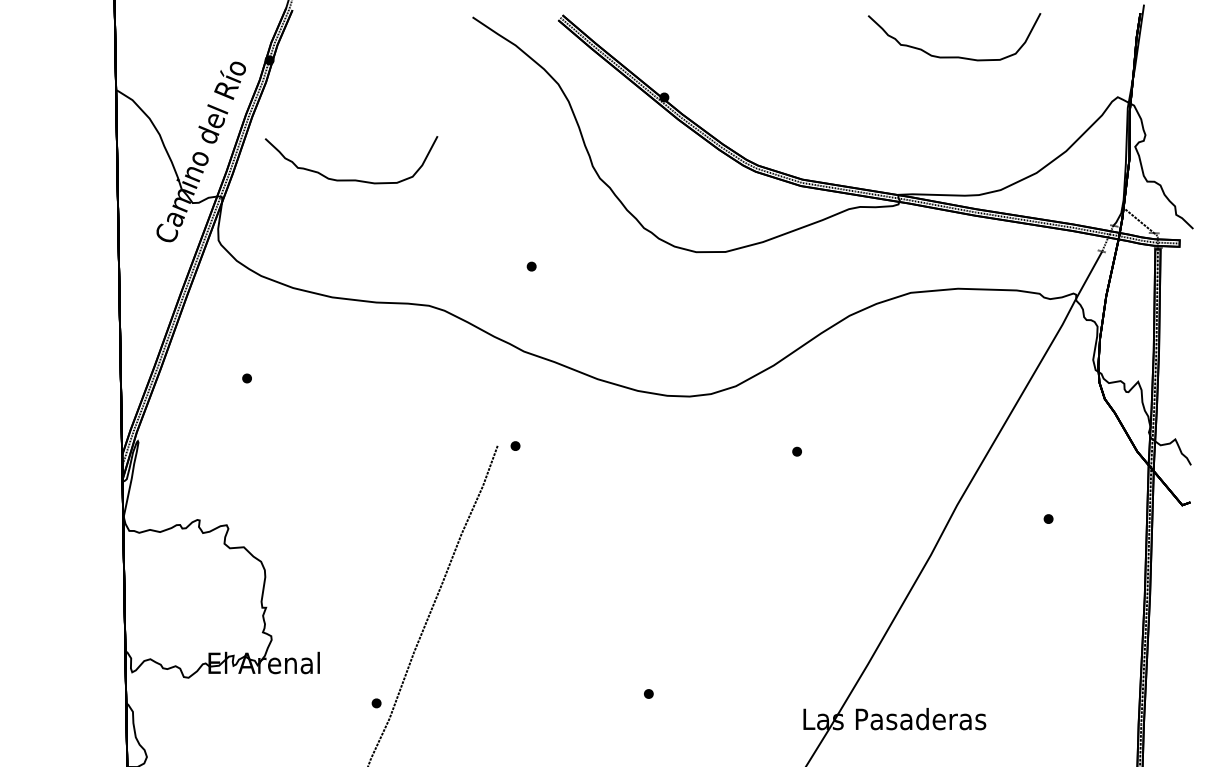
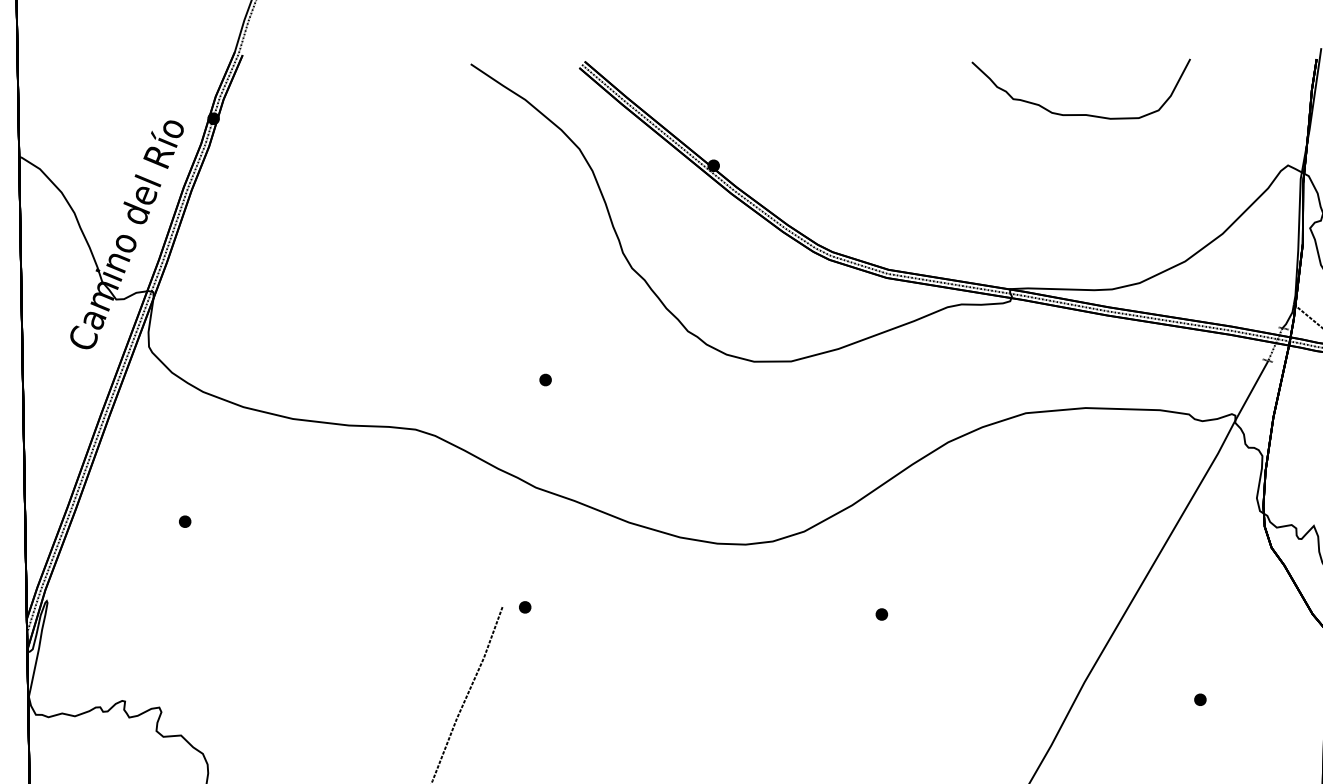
part: (351, 179) -> (317, 269), removed

